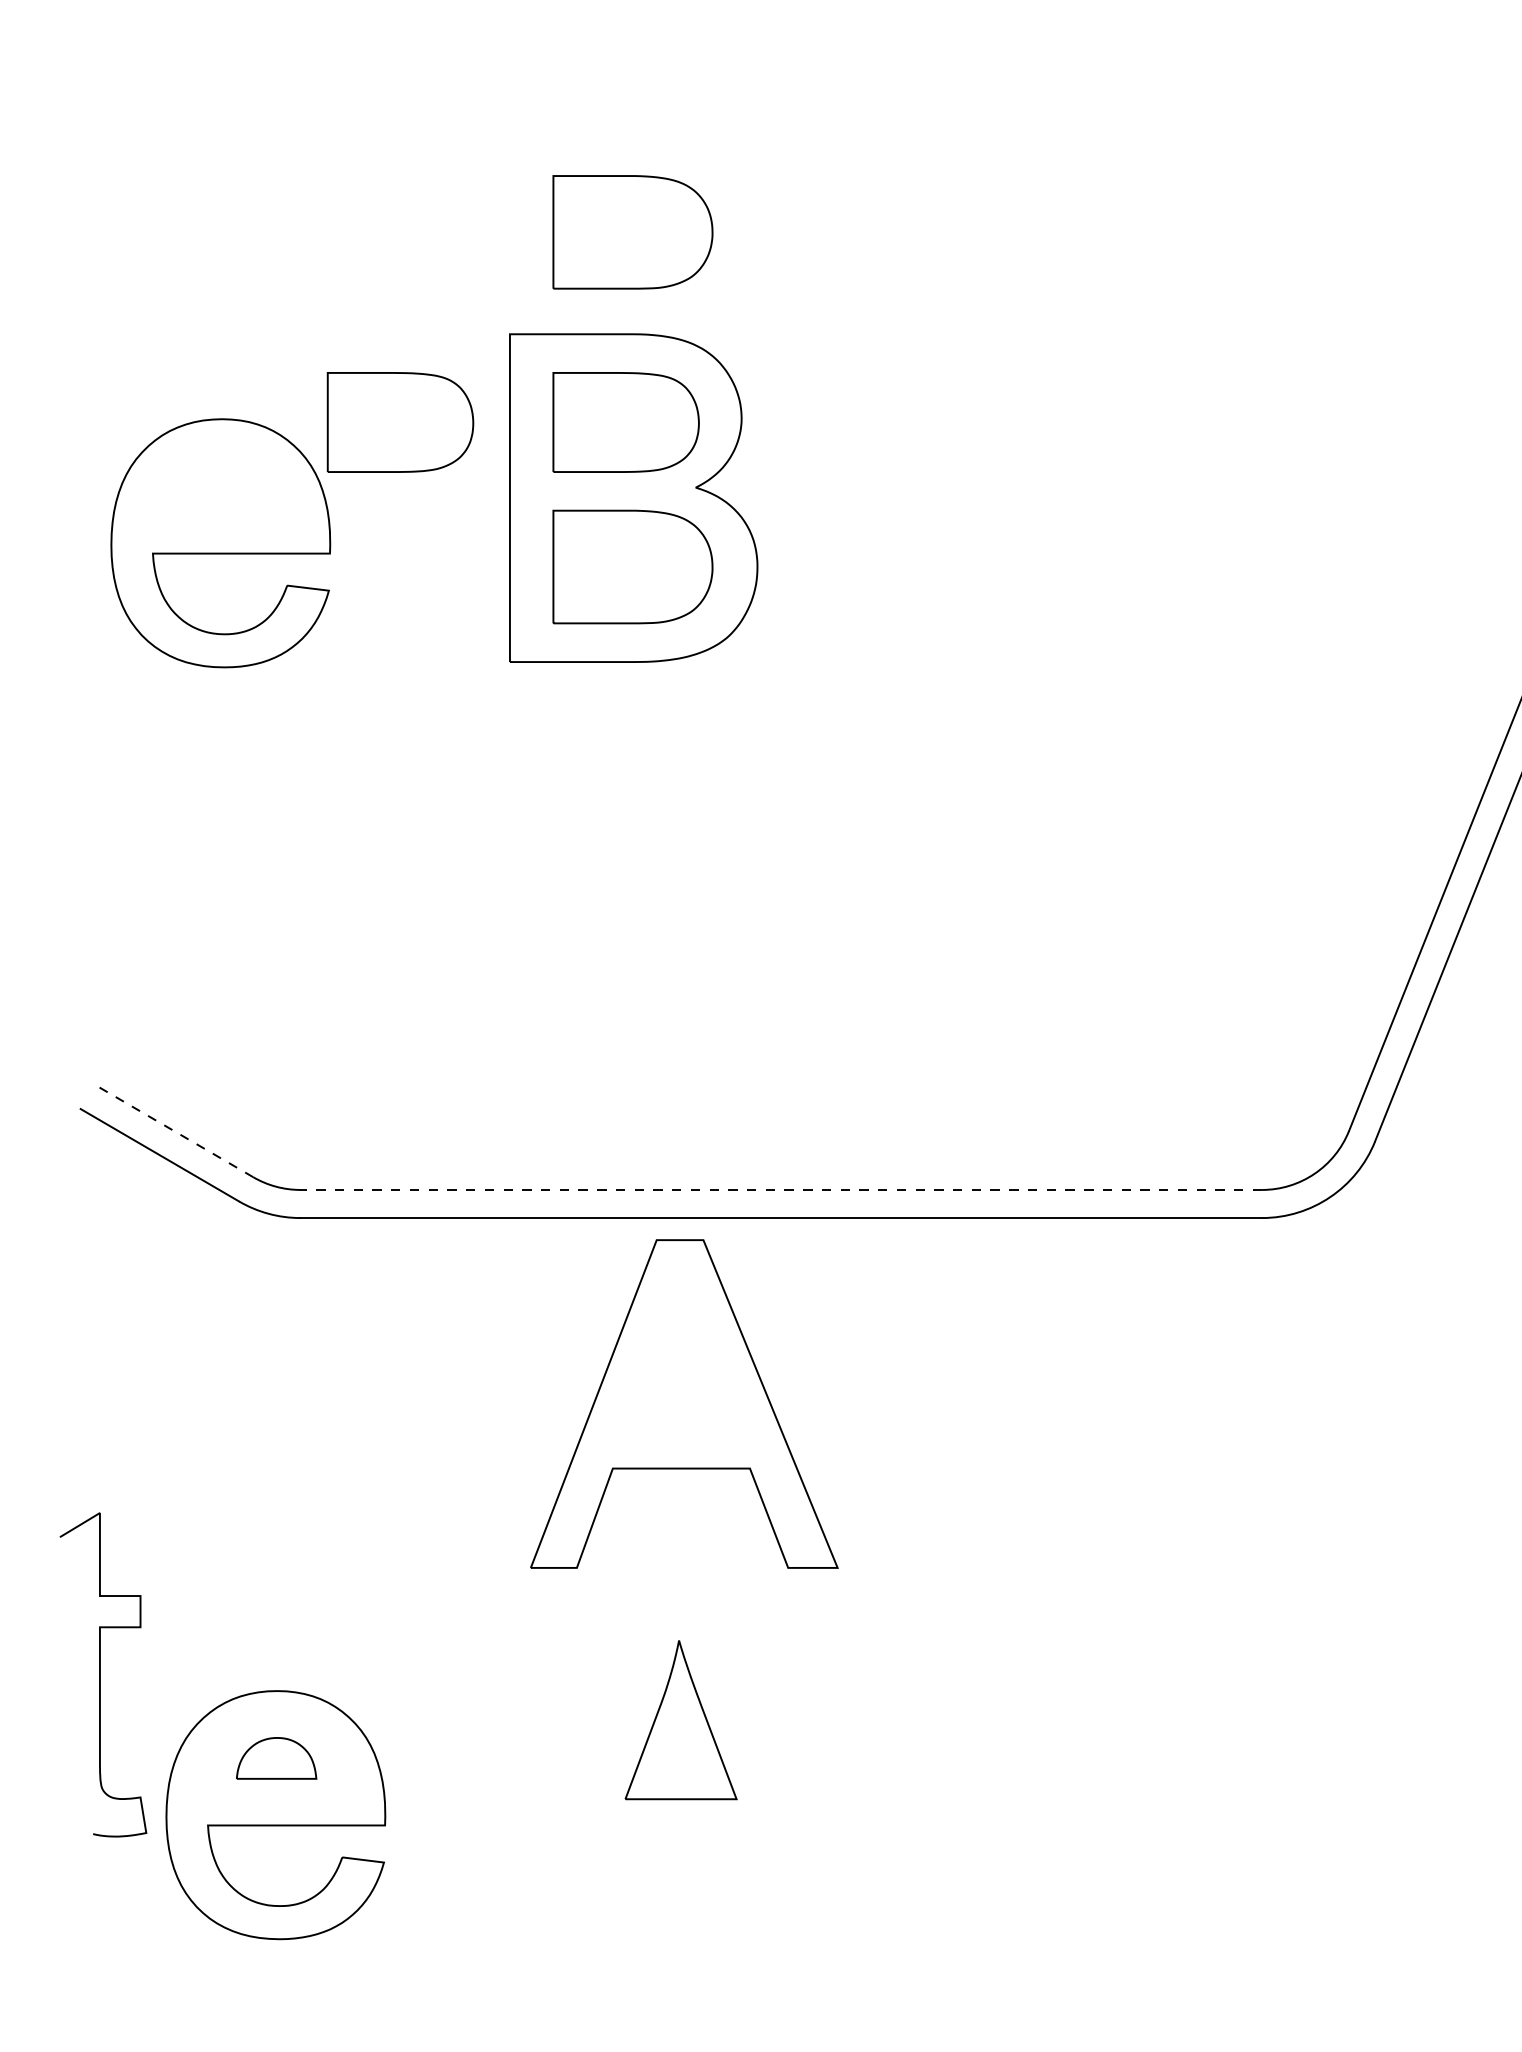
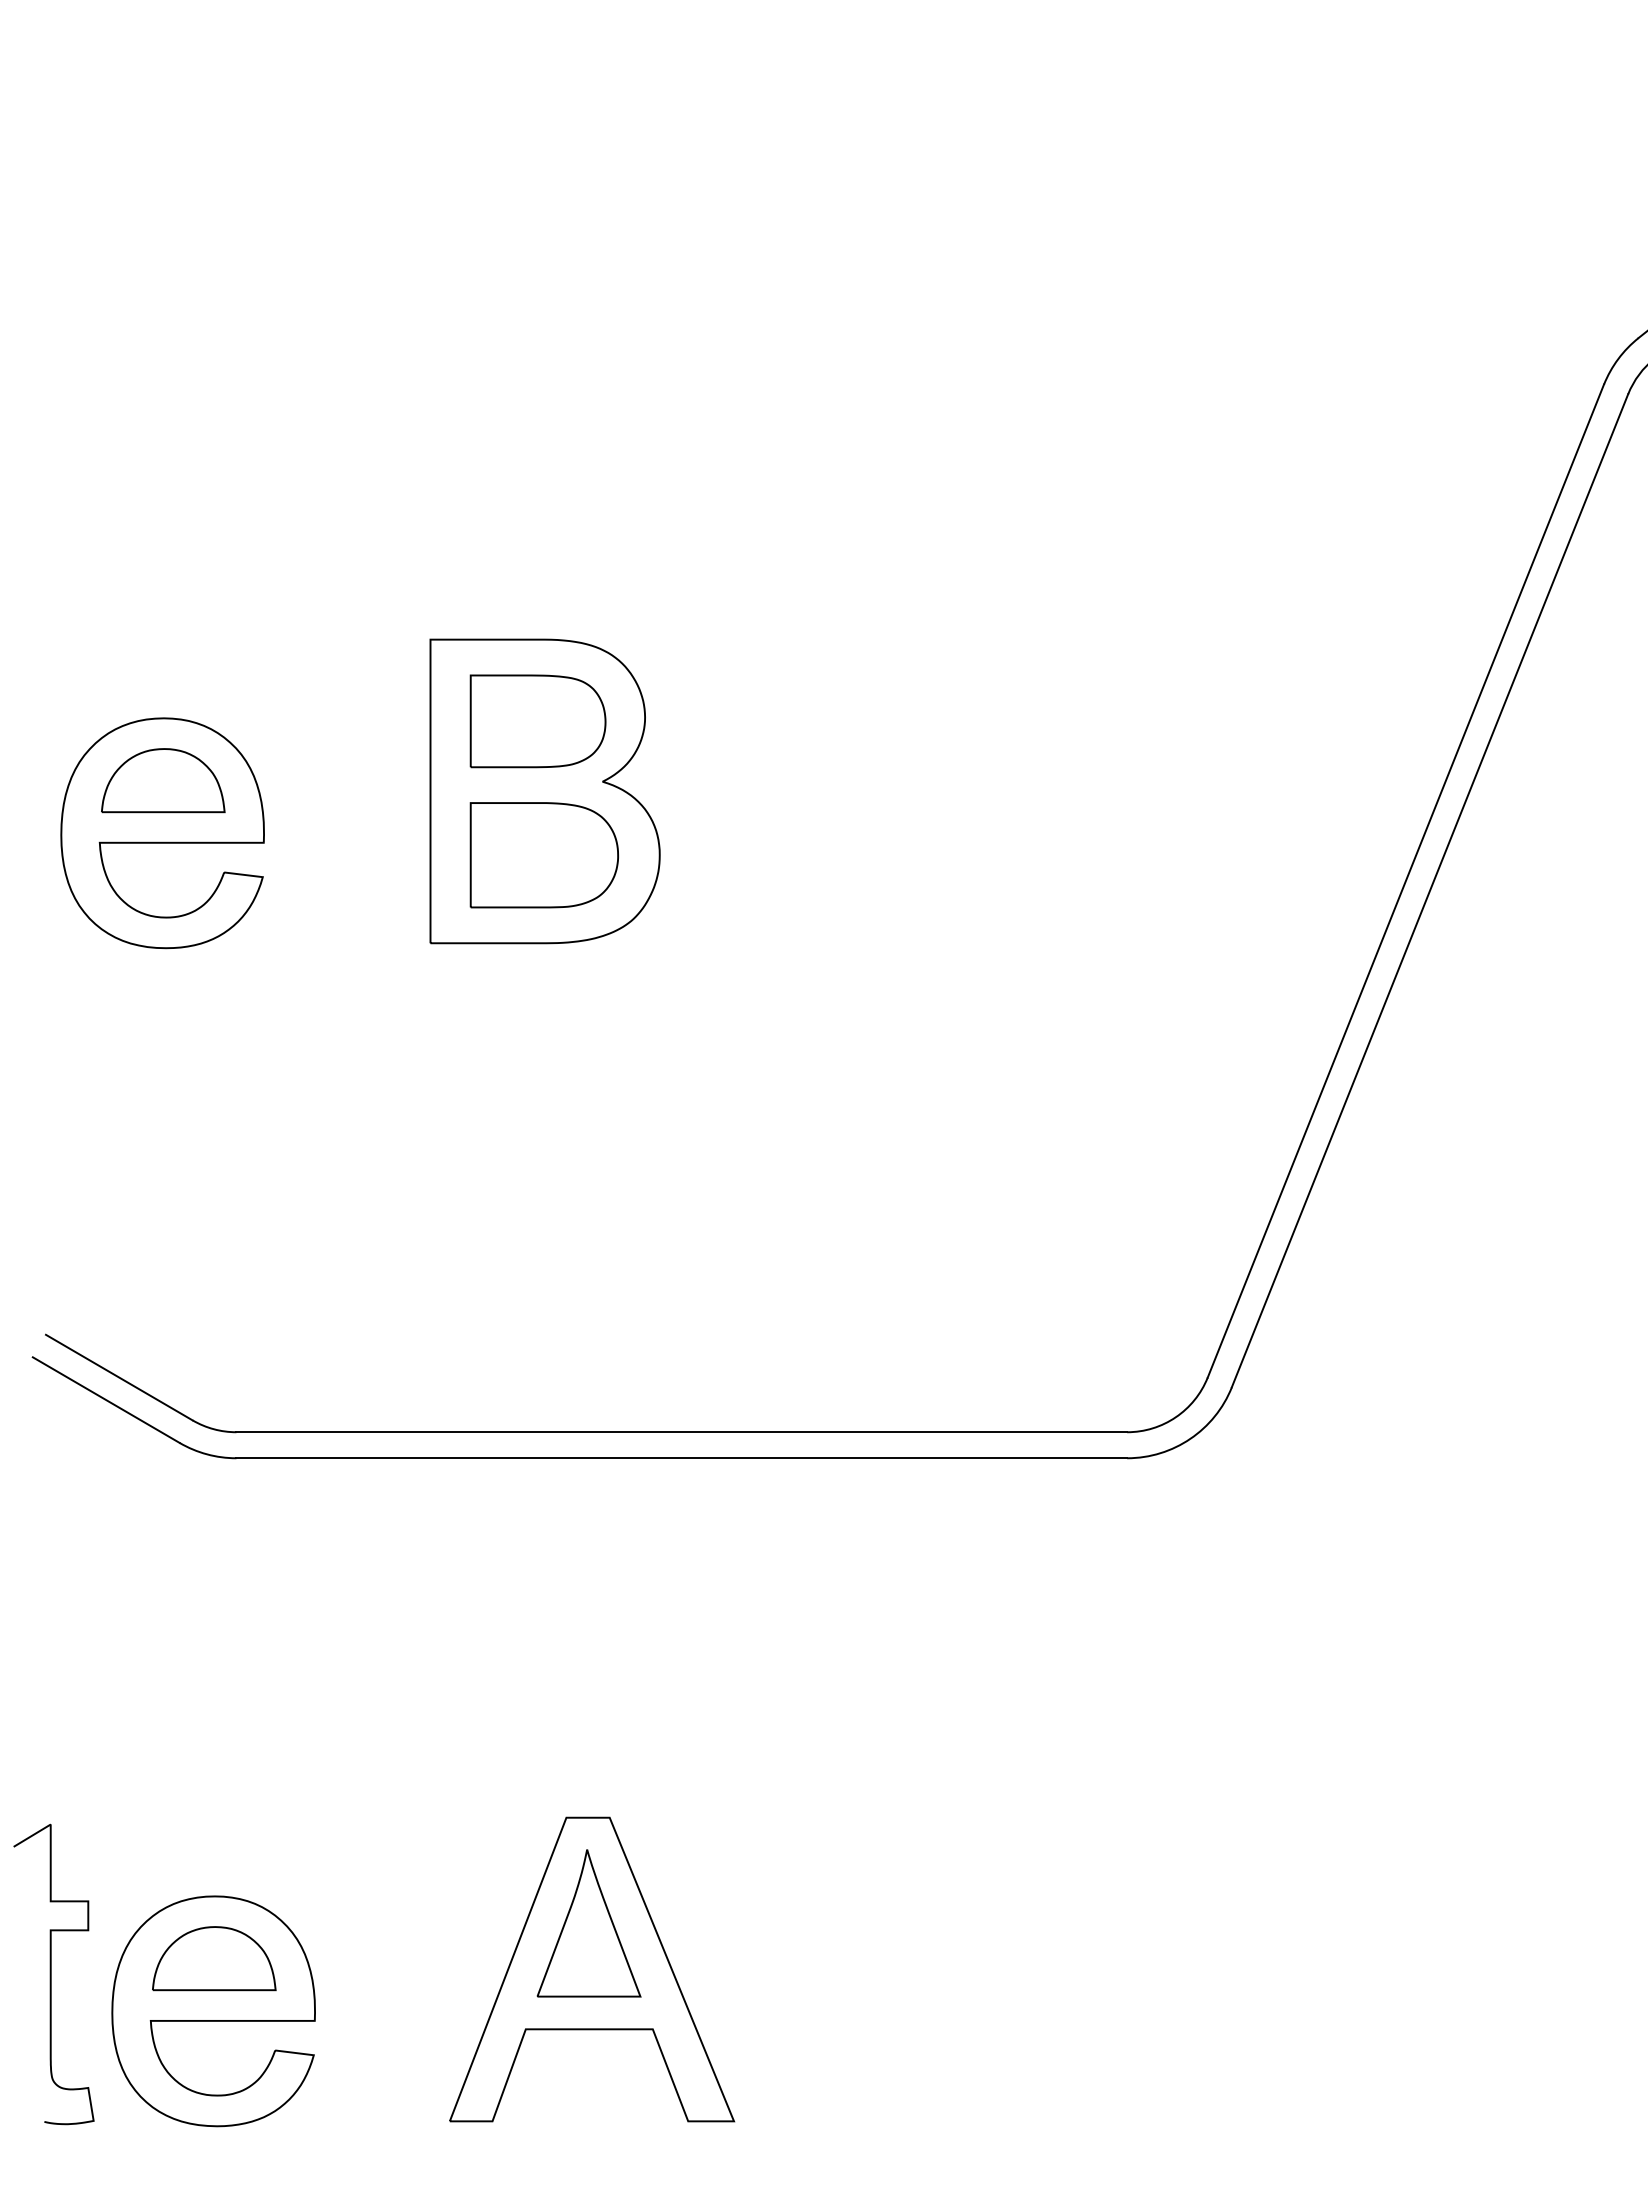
part: (631, 232) -> (543, 545), removed
part: (399, 422) -> (328, 721), removed
part: (221, 486) -> (163, 780), added
line: (174, 1130) -> (119, 1377), dashed -> solid
line: (780, 1190) -> (681, 1432), dashed -> solid
part: (684, 1403) -> (592, 1969), moved
curve: (100, 1674) -> (51, 1974), moved
part: (276, 1758) -> (214, 1958), size x1.67

